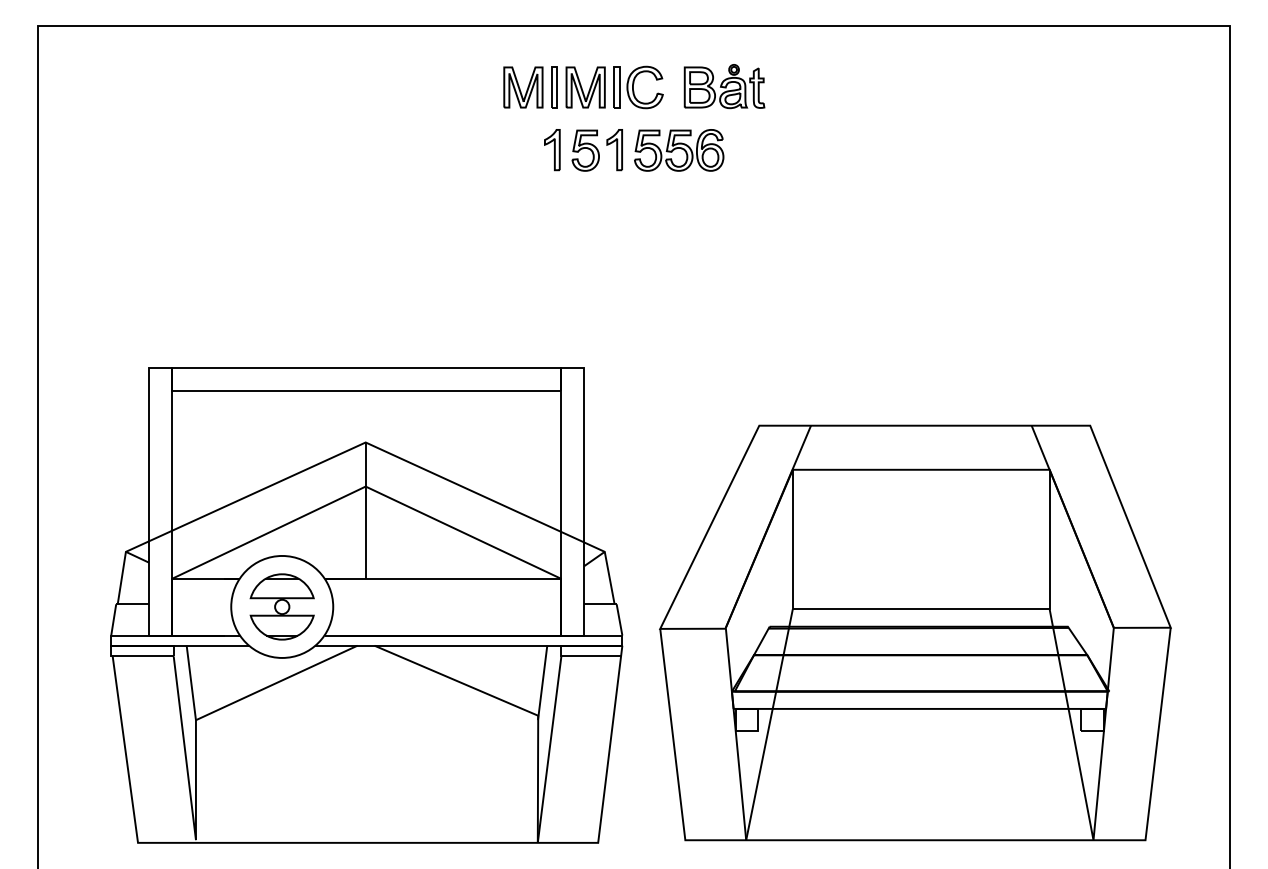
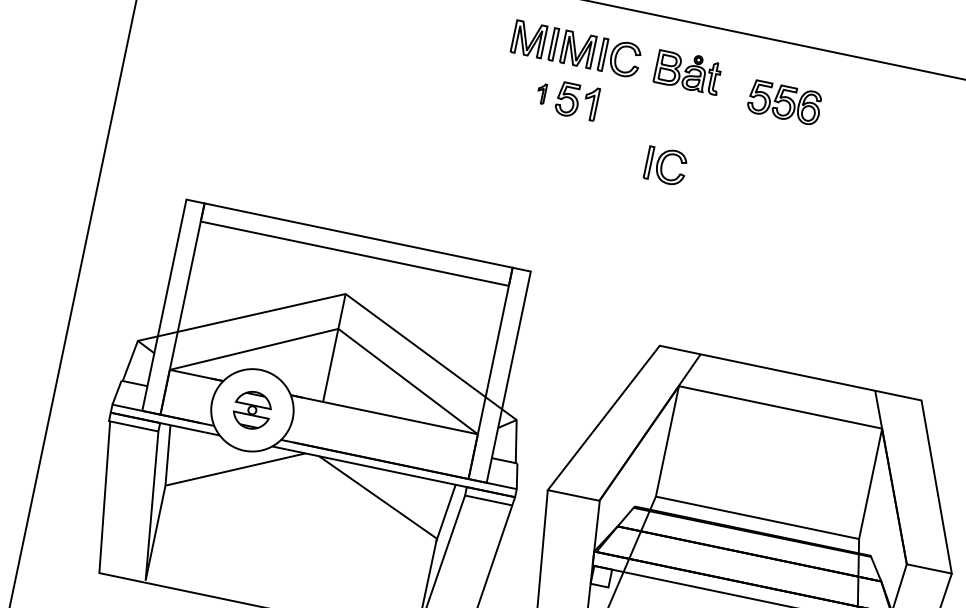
part: (552, 150) -> (541, 93), size x0.6
part: (679, 150) -> (785, 102), moved
part: (721, 206) -> (666, 166), added
part: (281, 606) -> (251, 409), size x0.7

